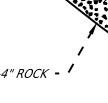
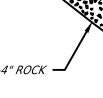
line: (77, 58) -> (73, 55), dashed -> solid

